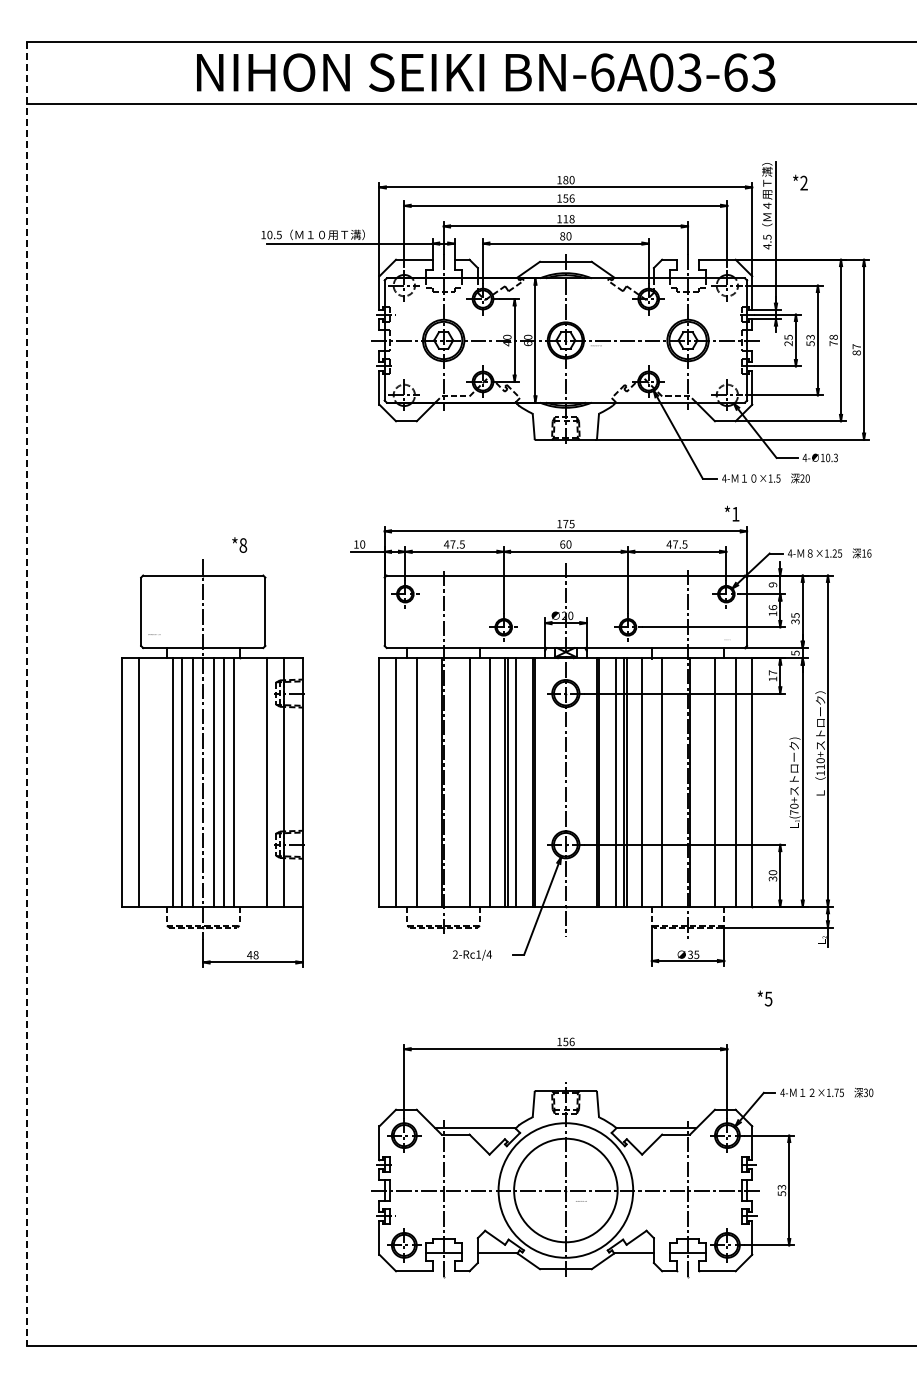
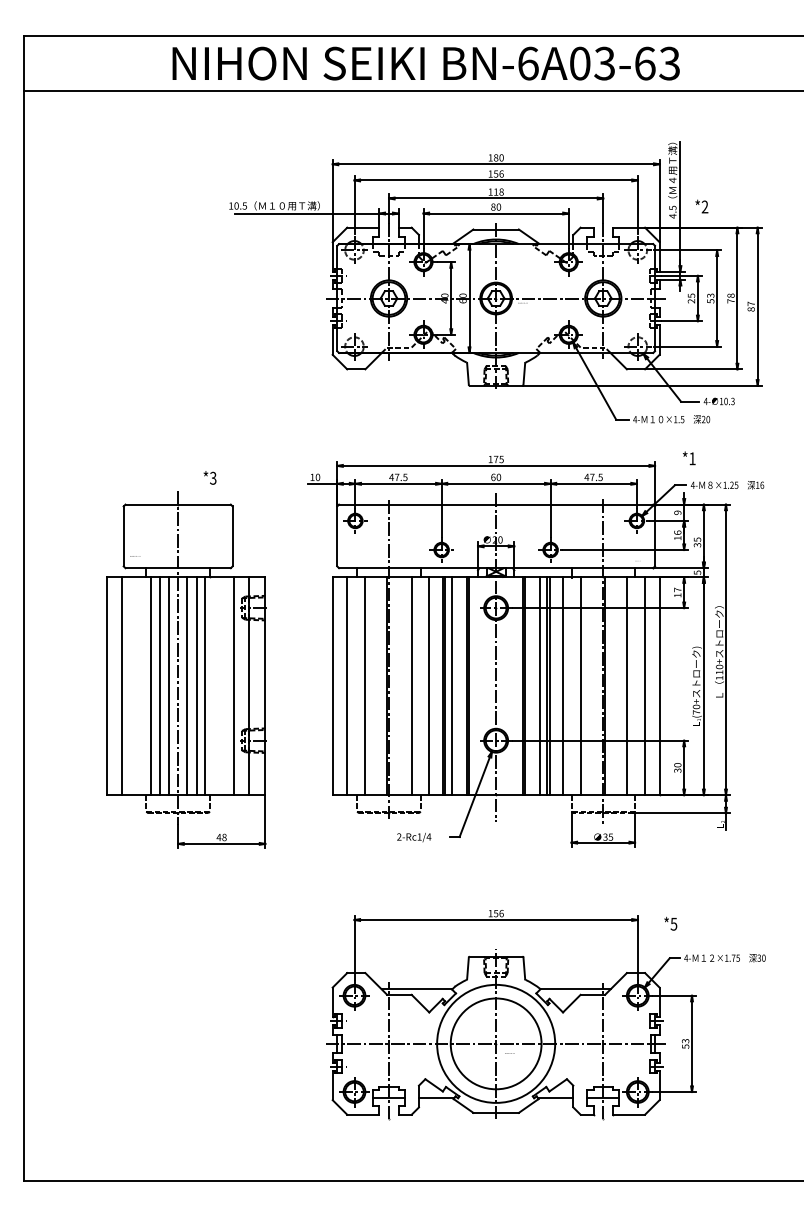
text: (800, 182) -> (701, 206), moved
text: (731, 513) -> (688, 458), moved
text: (243, 545) -> (213, 478), *8 -> *3
line: (27, 694) -> (24, 608), dashed -> solid
text: (764, 998) -> (670, 923), moved

